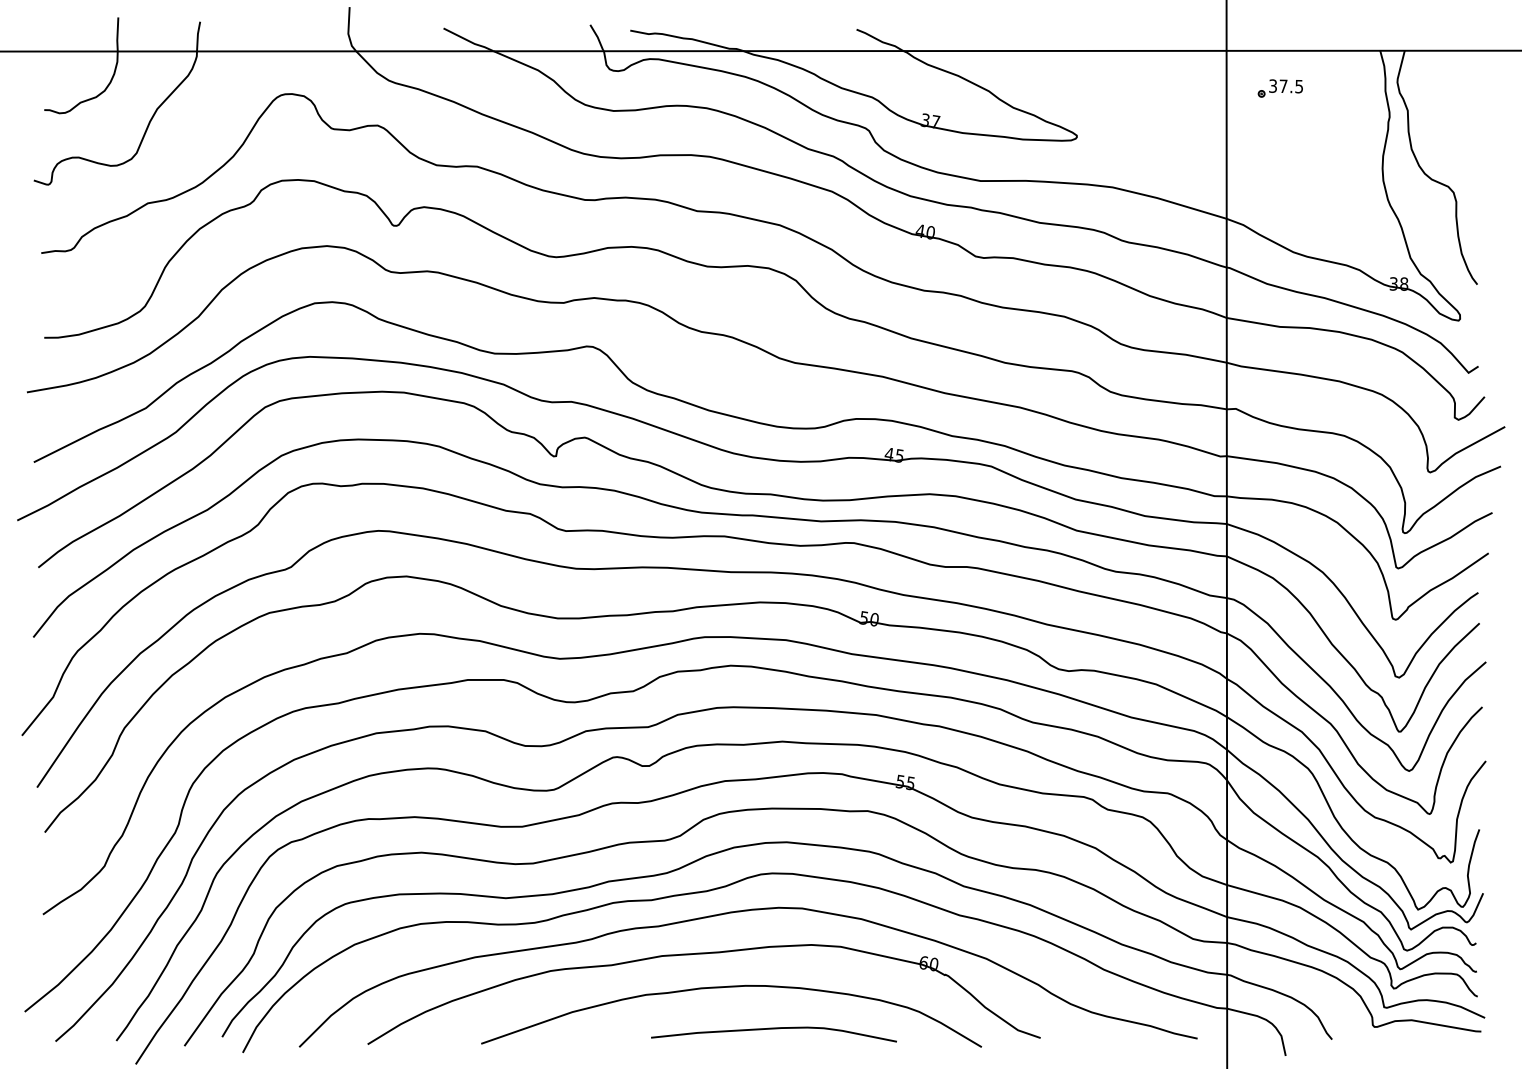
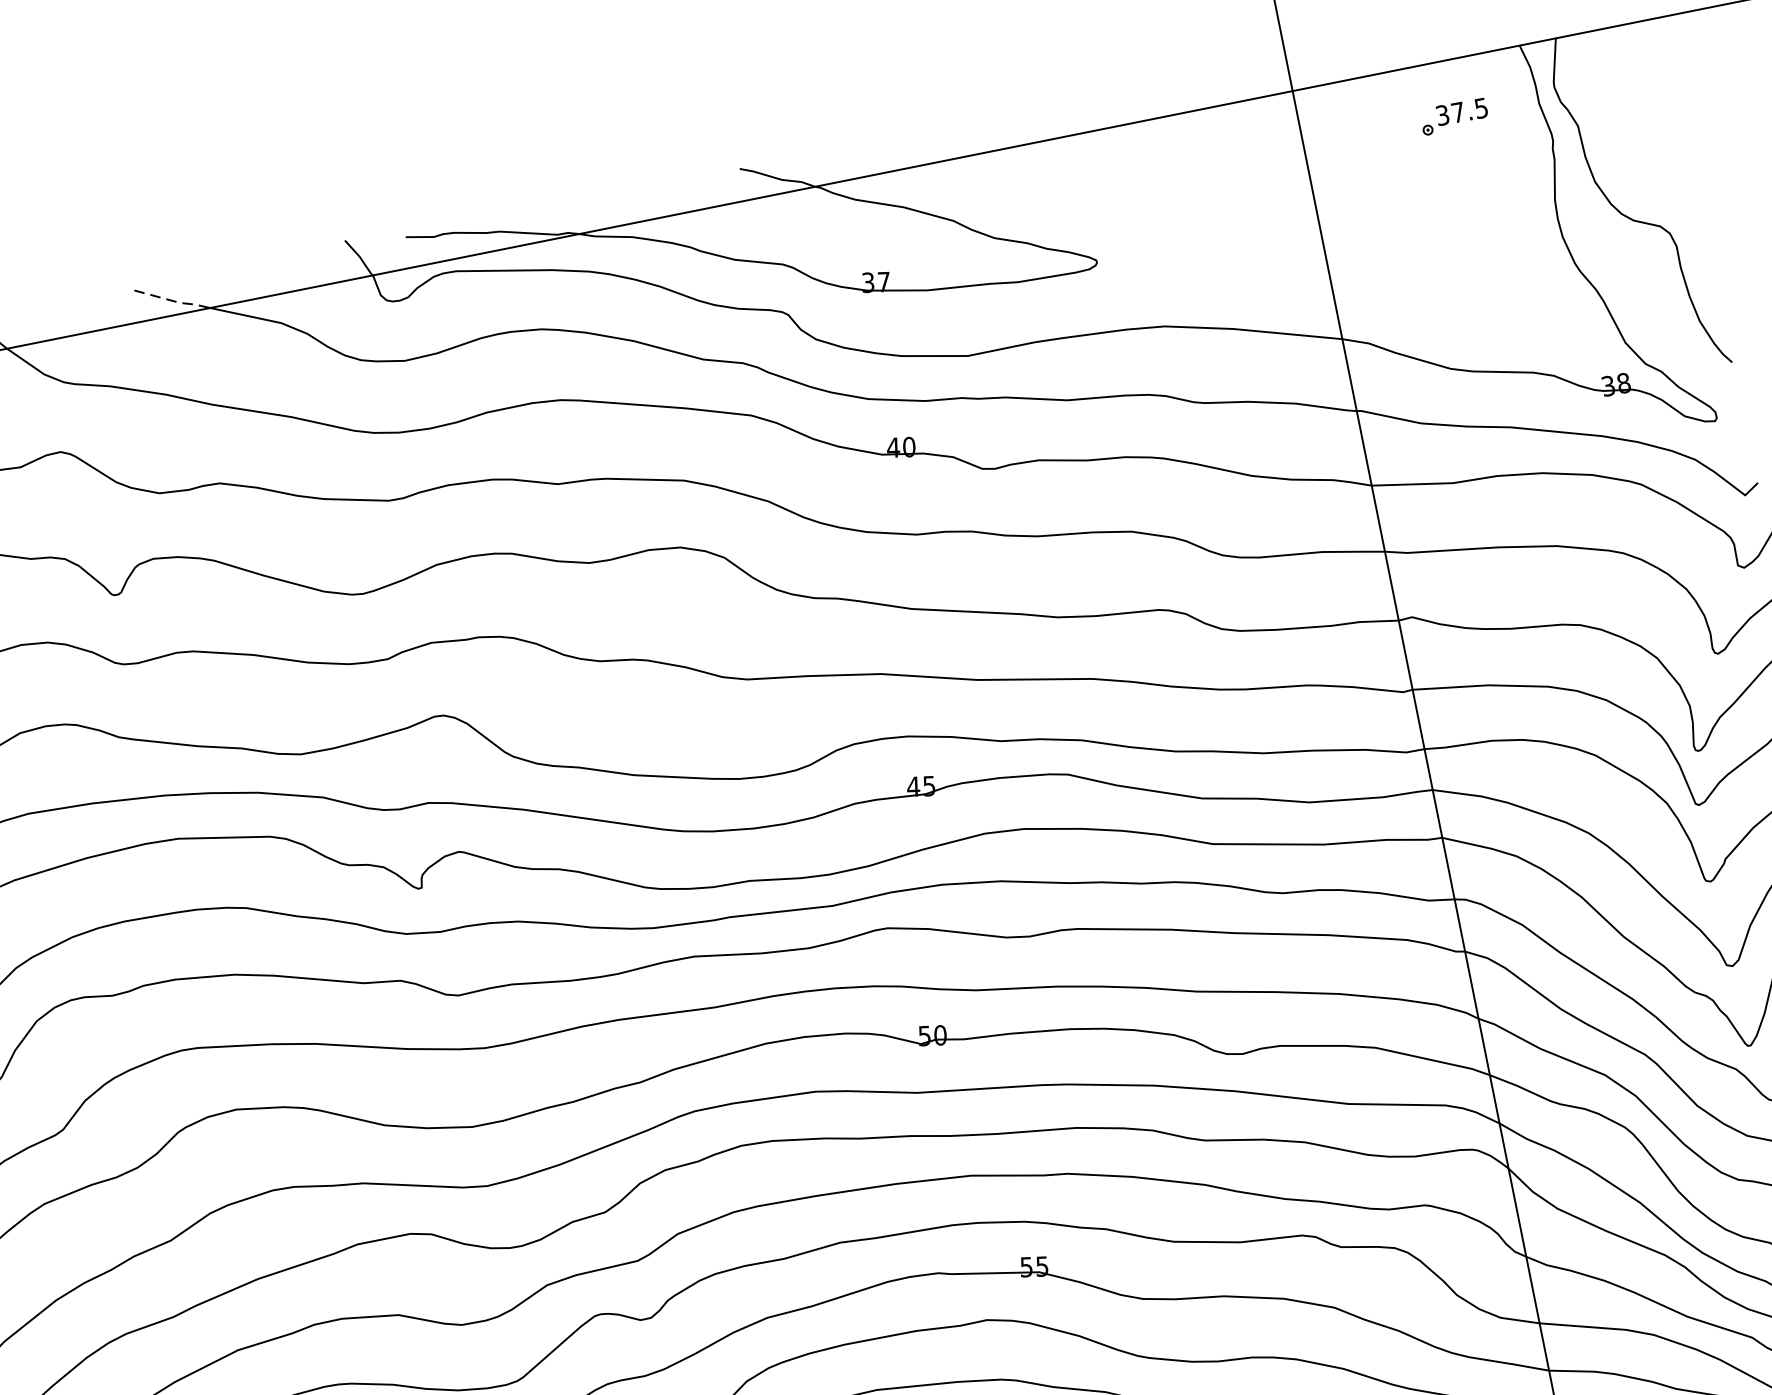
line: (469, 41) -> (171, 300), solid -> dashed
part: (1279, 88) -> (1452, 116), moved

